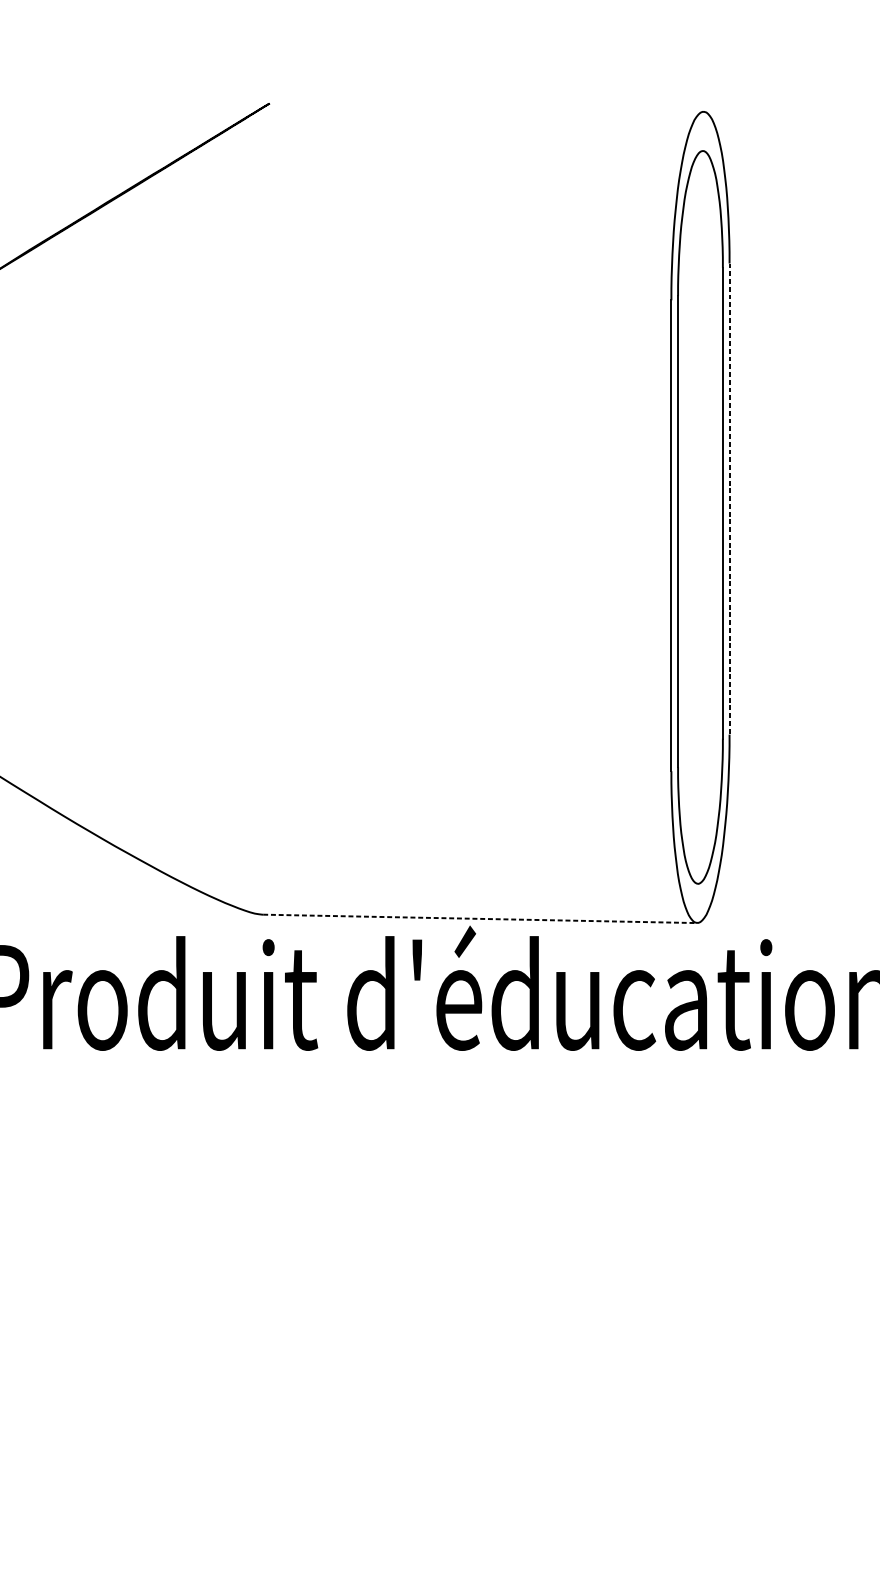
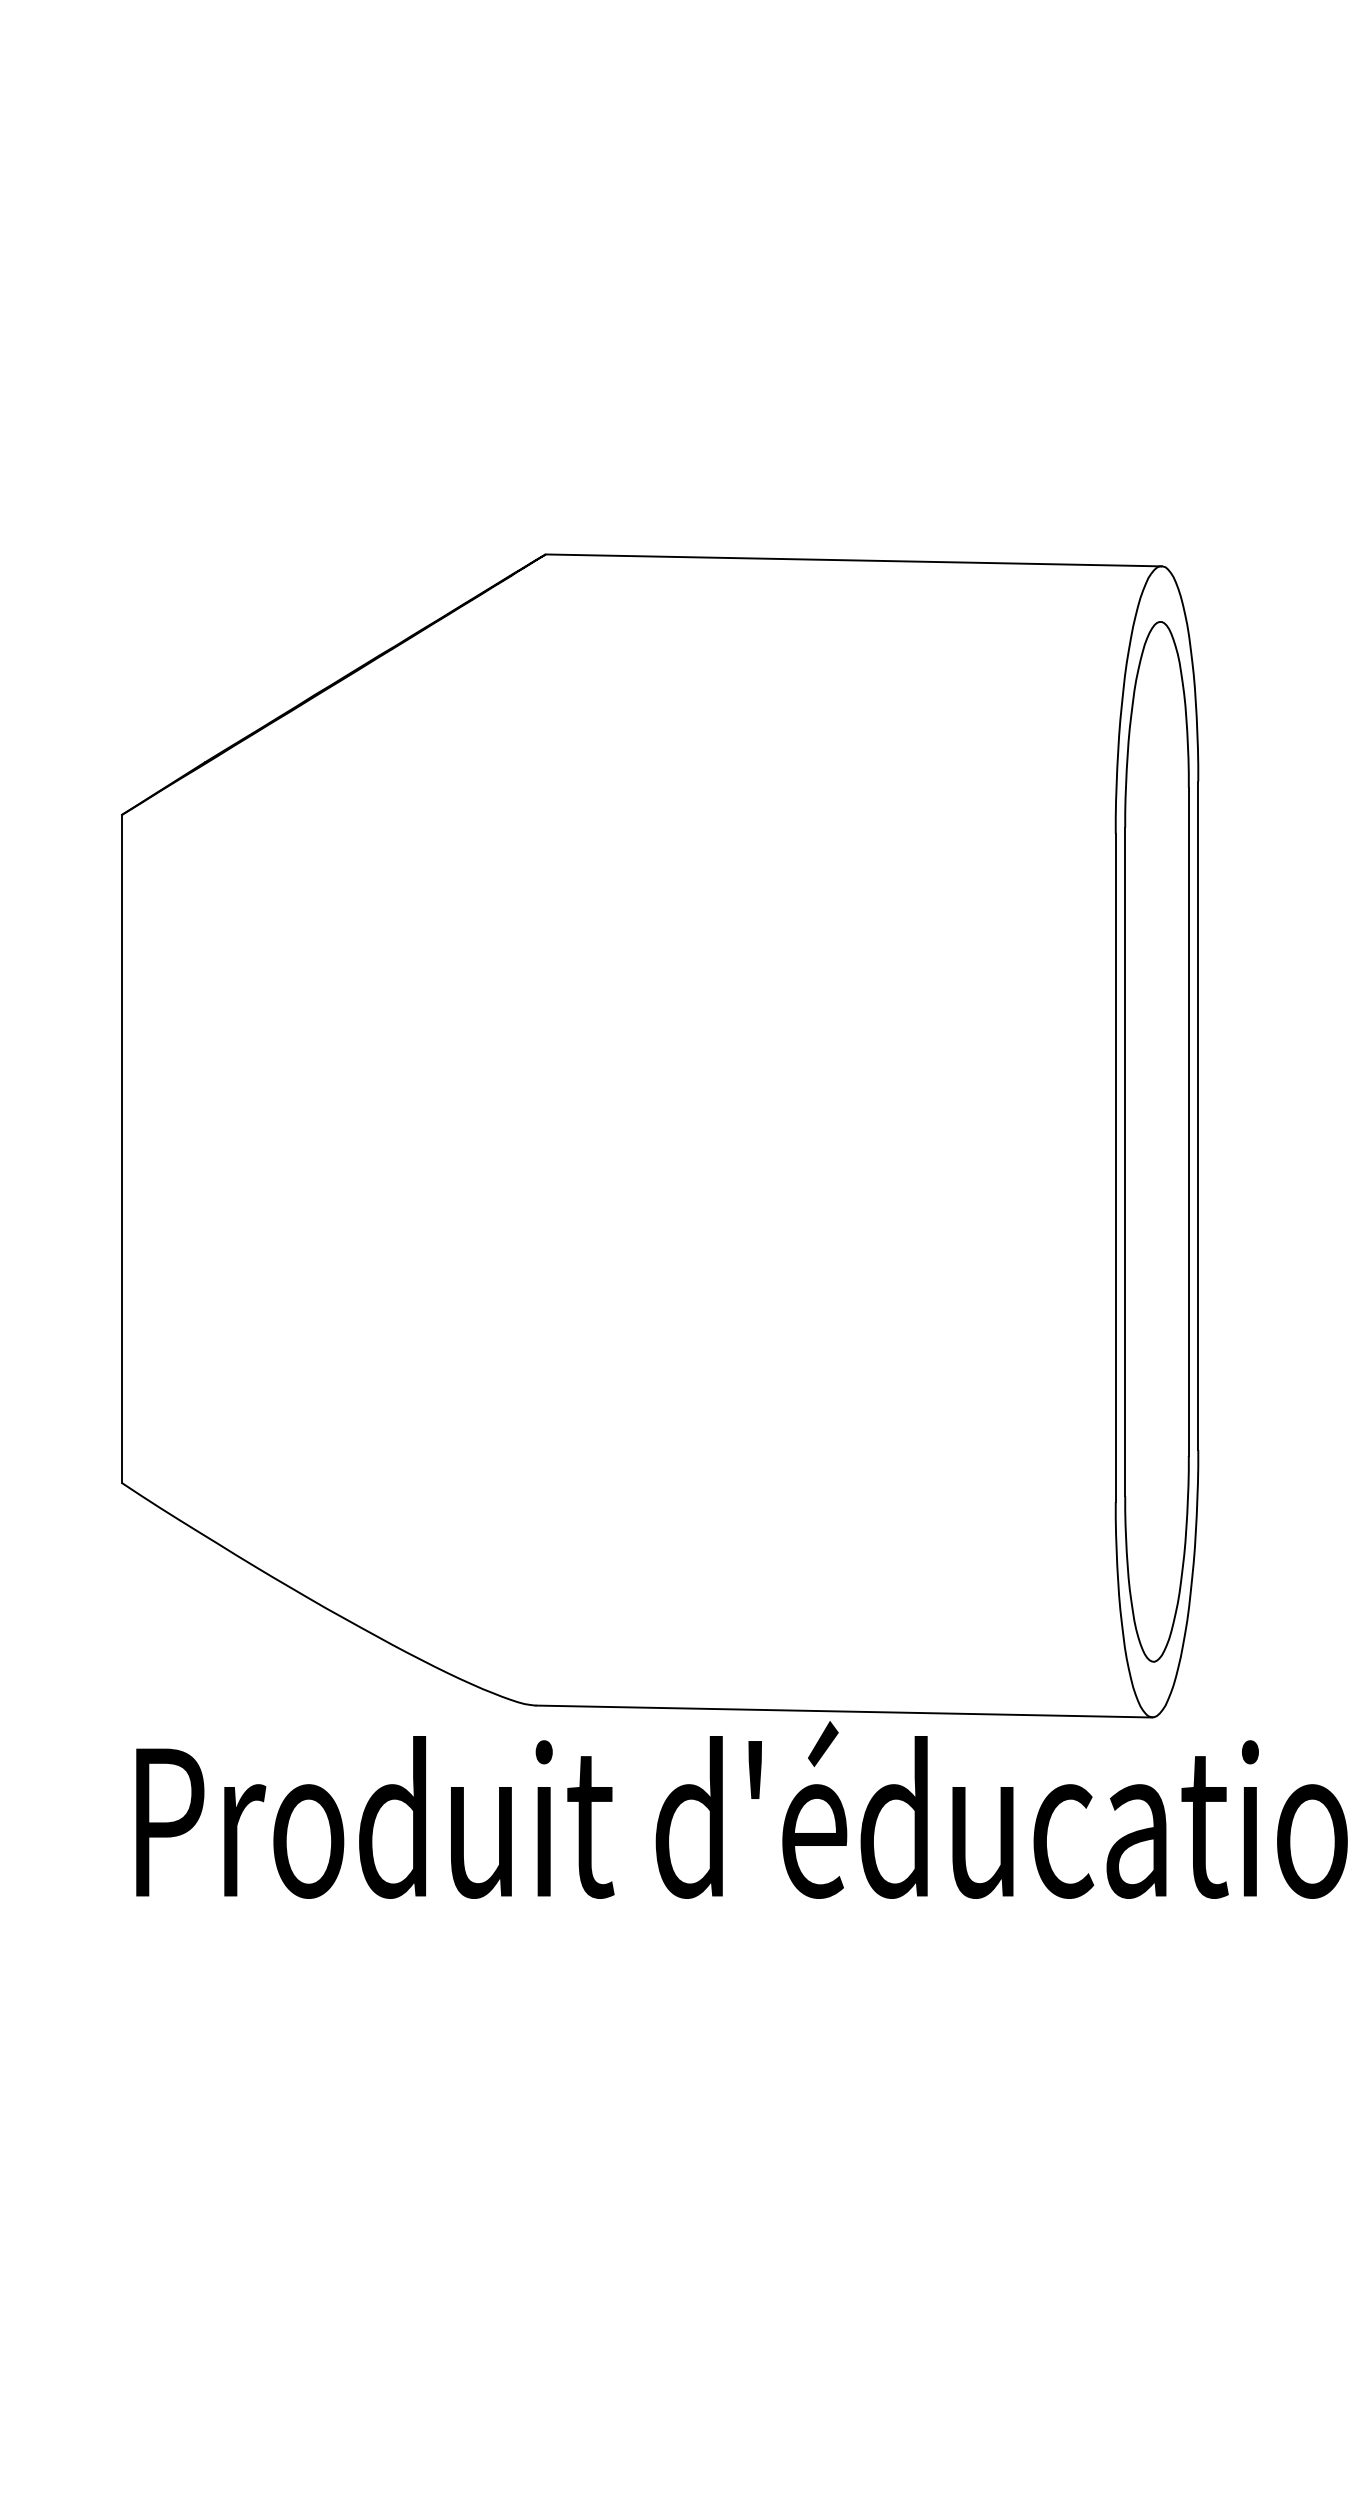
line: (486, 107) -> (853, 560), added
line: (729, 499) -> (1198, 1116), dashed -> solid
line: (480, 918) -> (844, 1711), dashed -> solid

